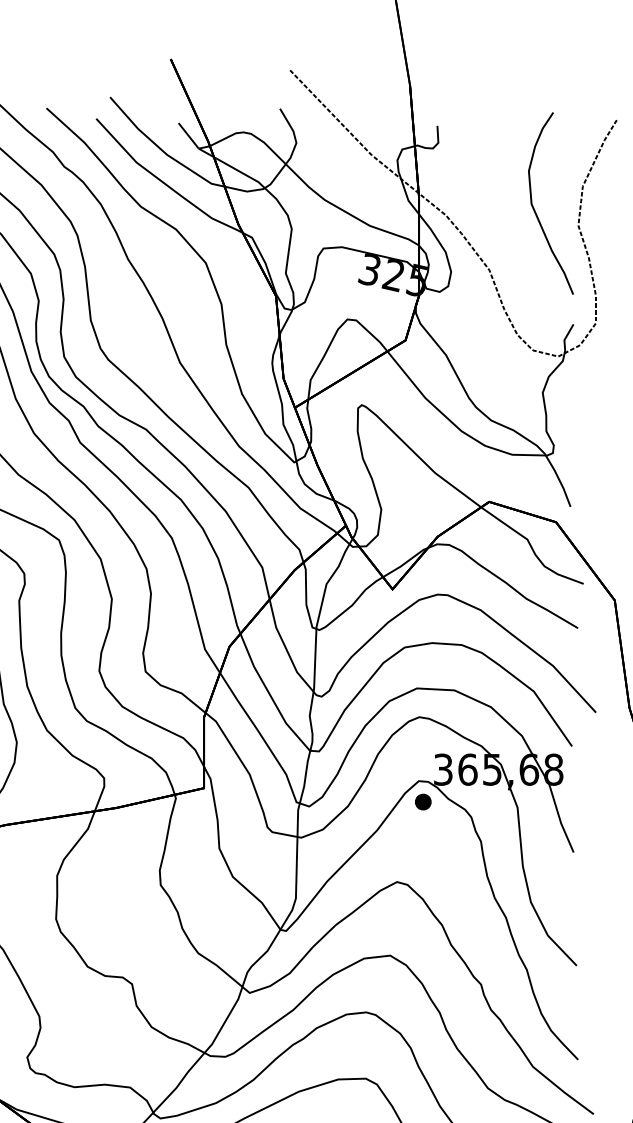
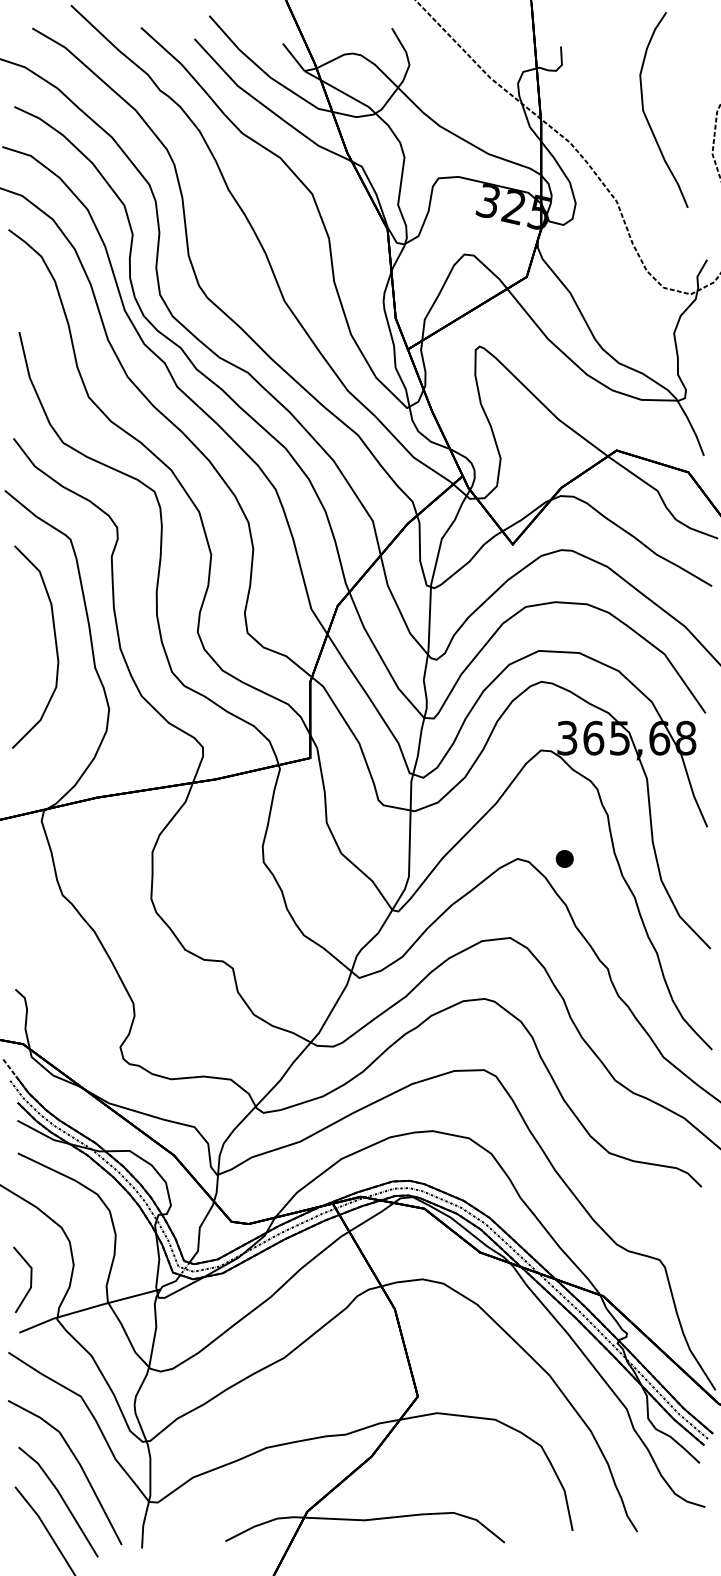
curve: (535, 210) -> (647, 117), moved
part: (423, 801) -> (564, 858), moved

